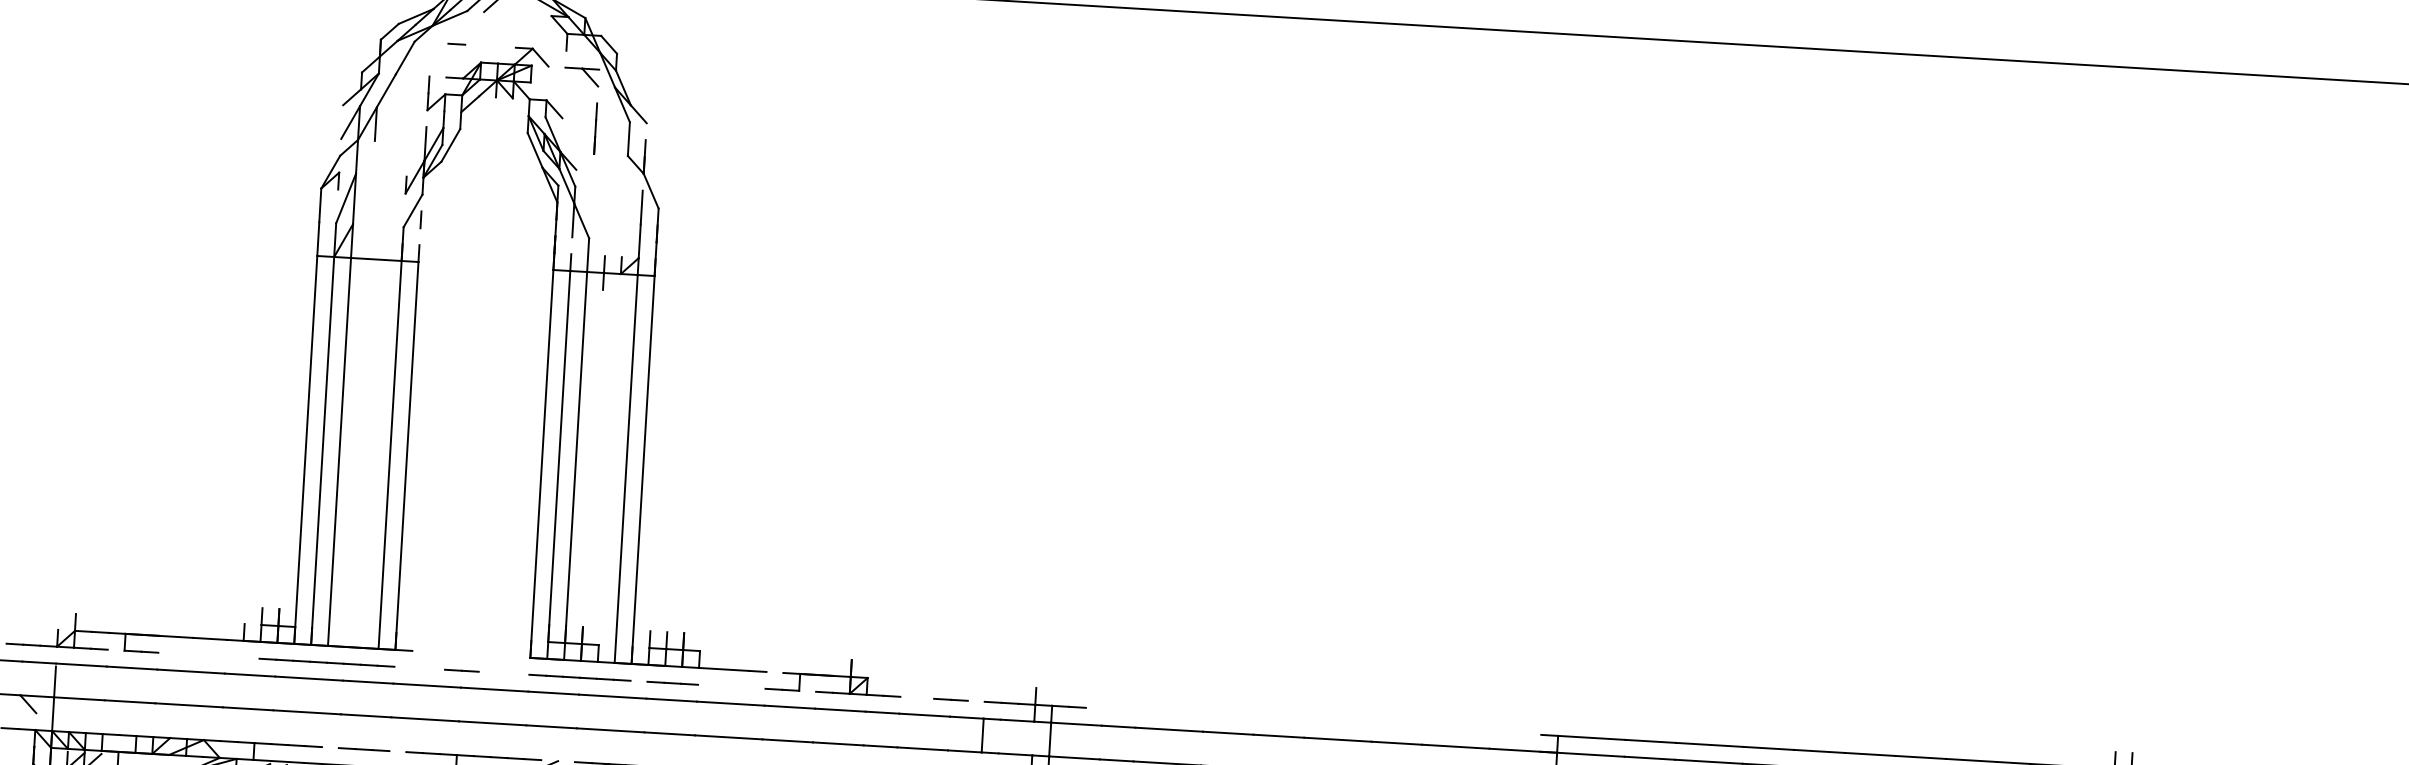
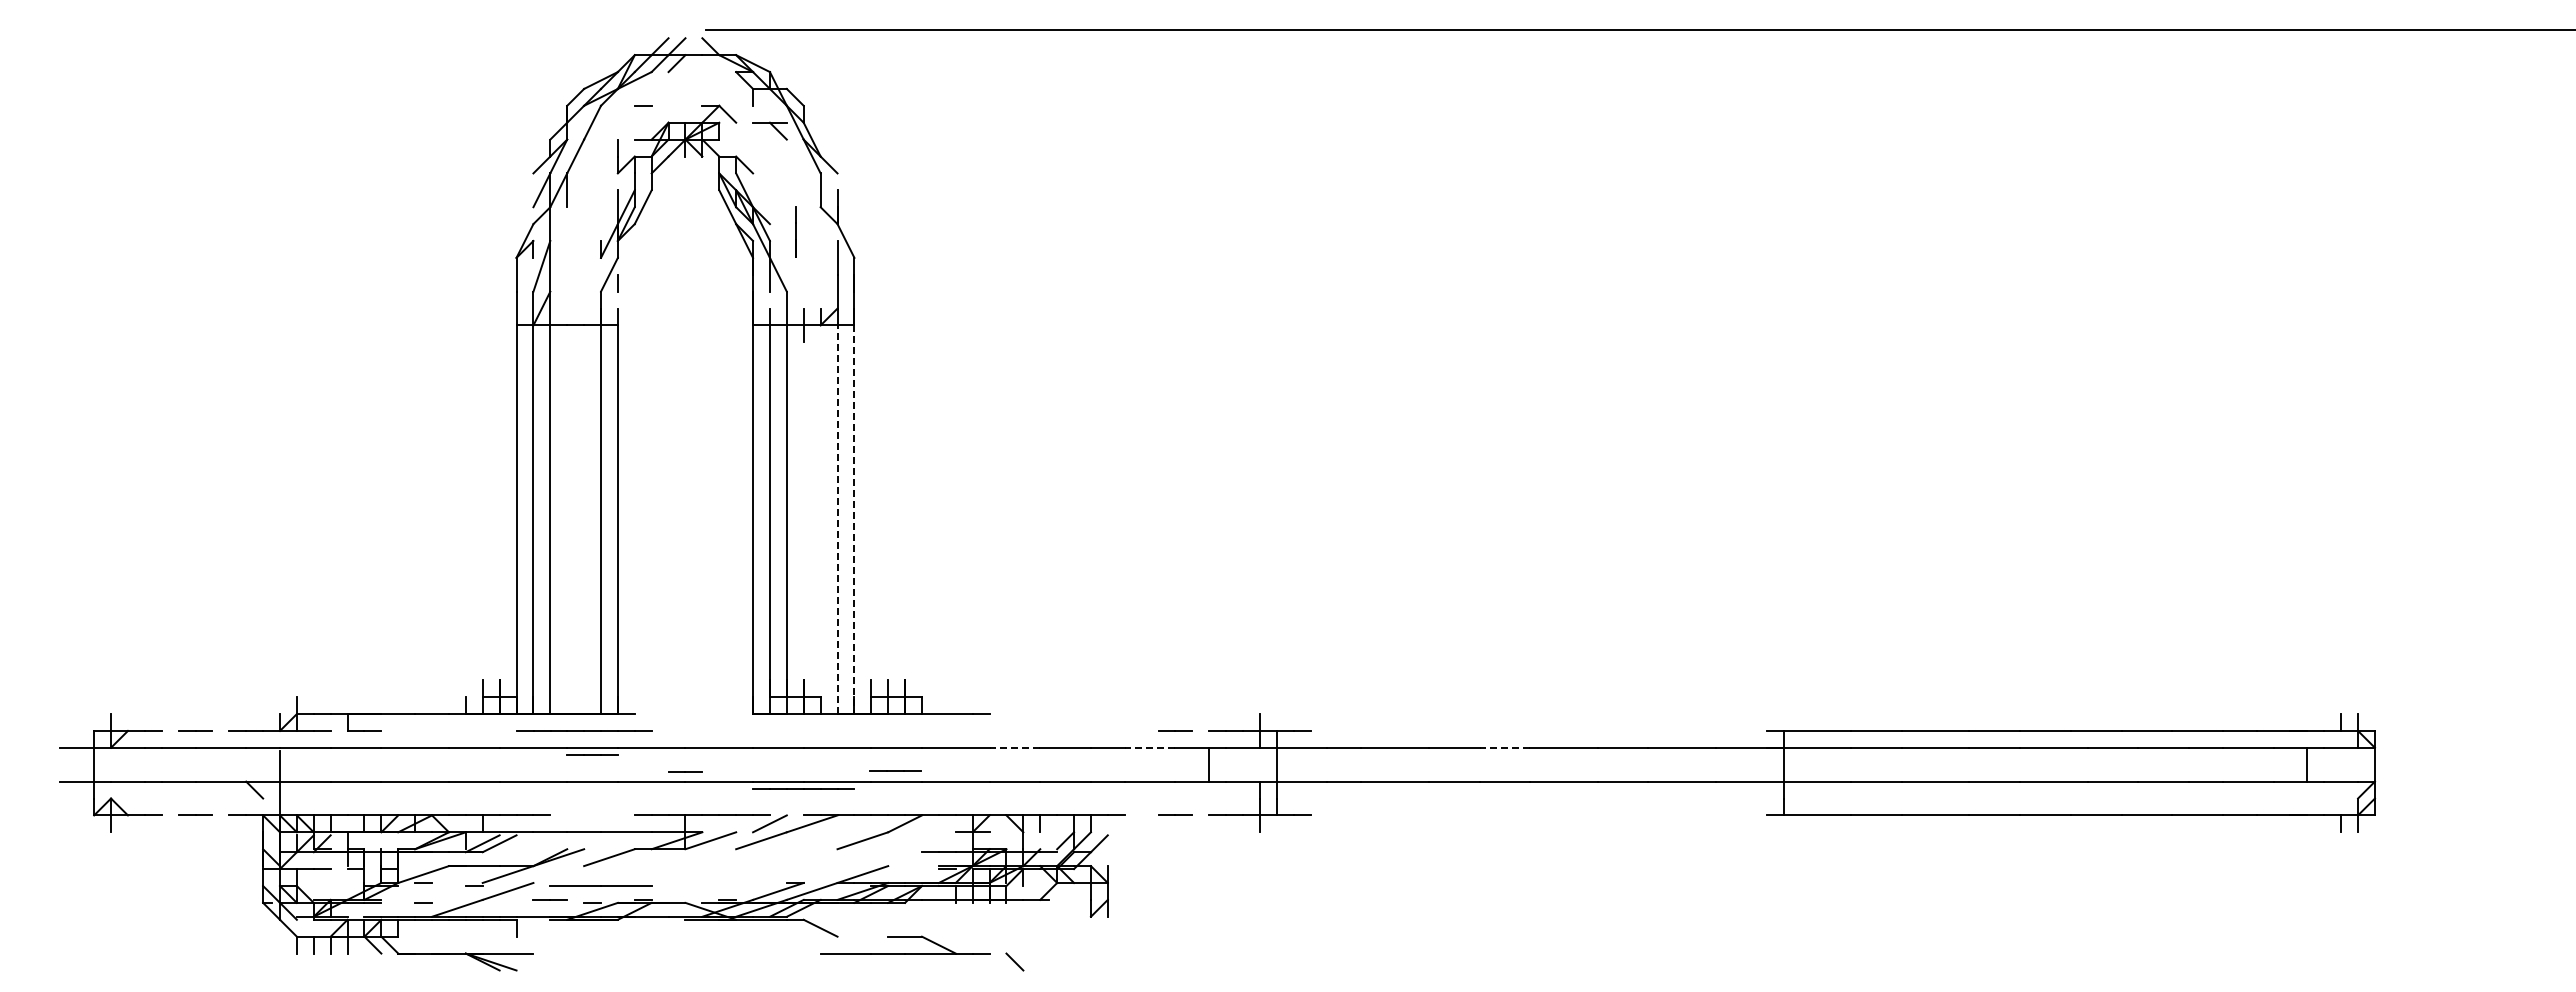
line: (595, 128) -> (795, 231), moved
line: (626, 468) -> (837, 519), solid -> dashed
line: (643, 470) -> (854, 520), solid -> dashed
line: (327, 662) -> (584, 730), moved
line: (461, 670) -> (685, 771), moved
part: (834, 675) -> (1057, 713), removed
line: (579, 677) -> (803, 788), moved
line: (672, 682) -> (895, 770), moved
line: (789, 706) -> (1014, 747), solid -> dashed
line: (924, 714) -> (1149, 747), solid -> dashed
line: (1278, 735) -> (1504, 747), solid -> dashed
line: (364, 748) -> (592, 754), moved

